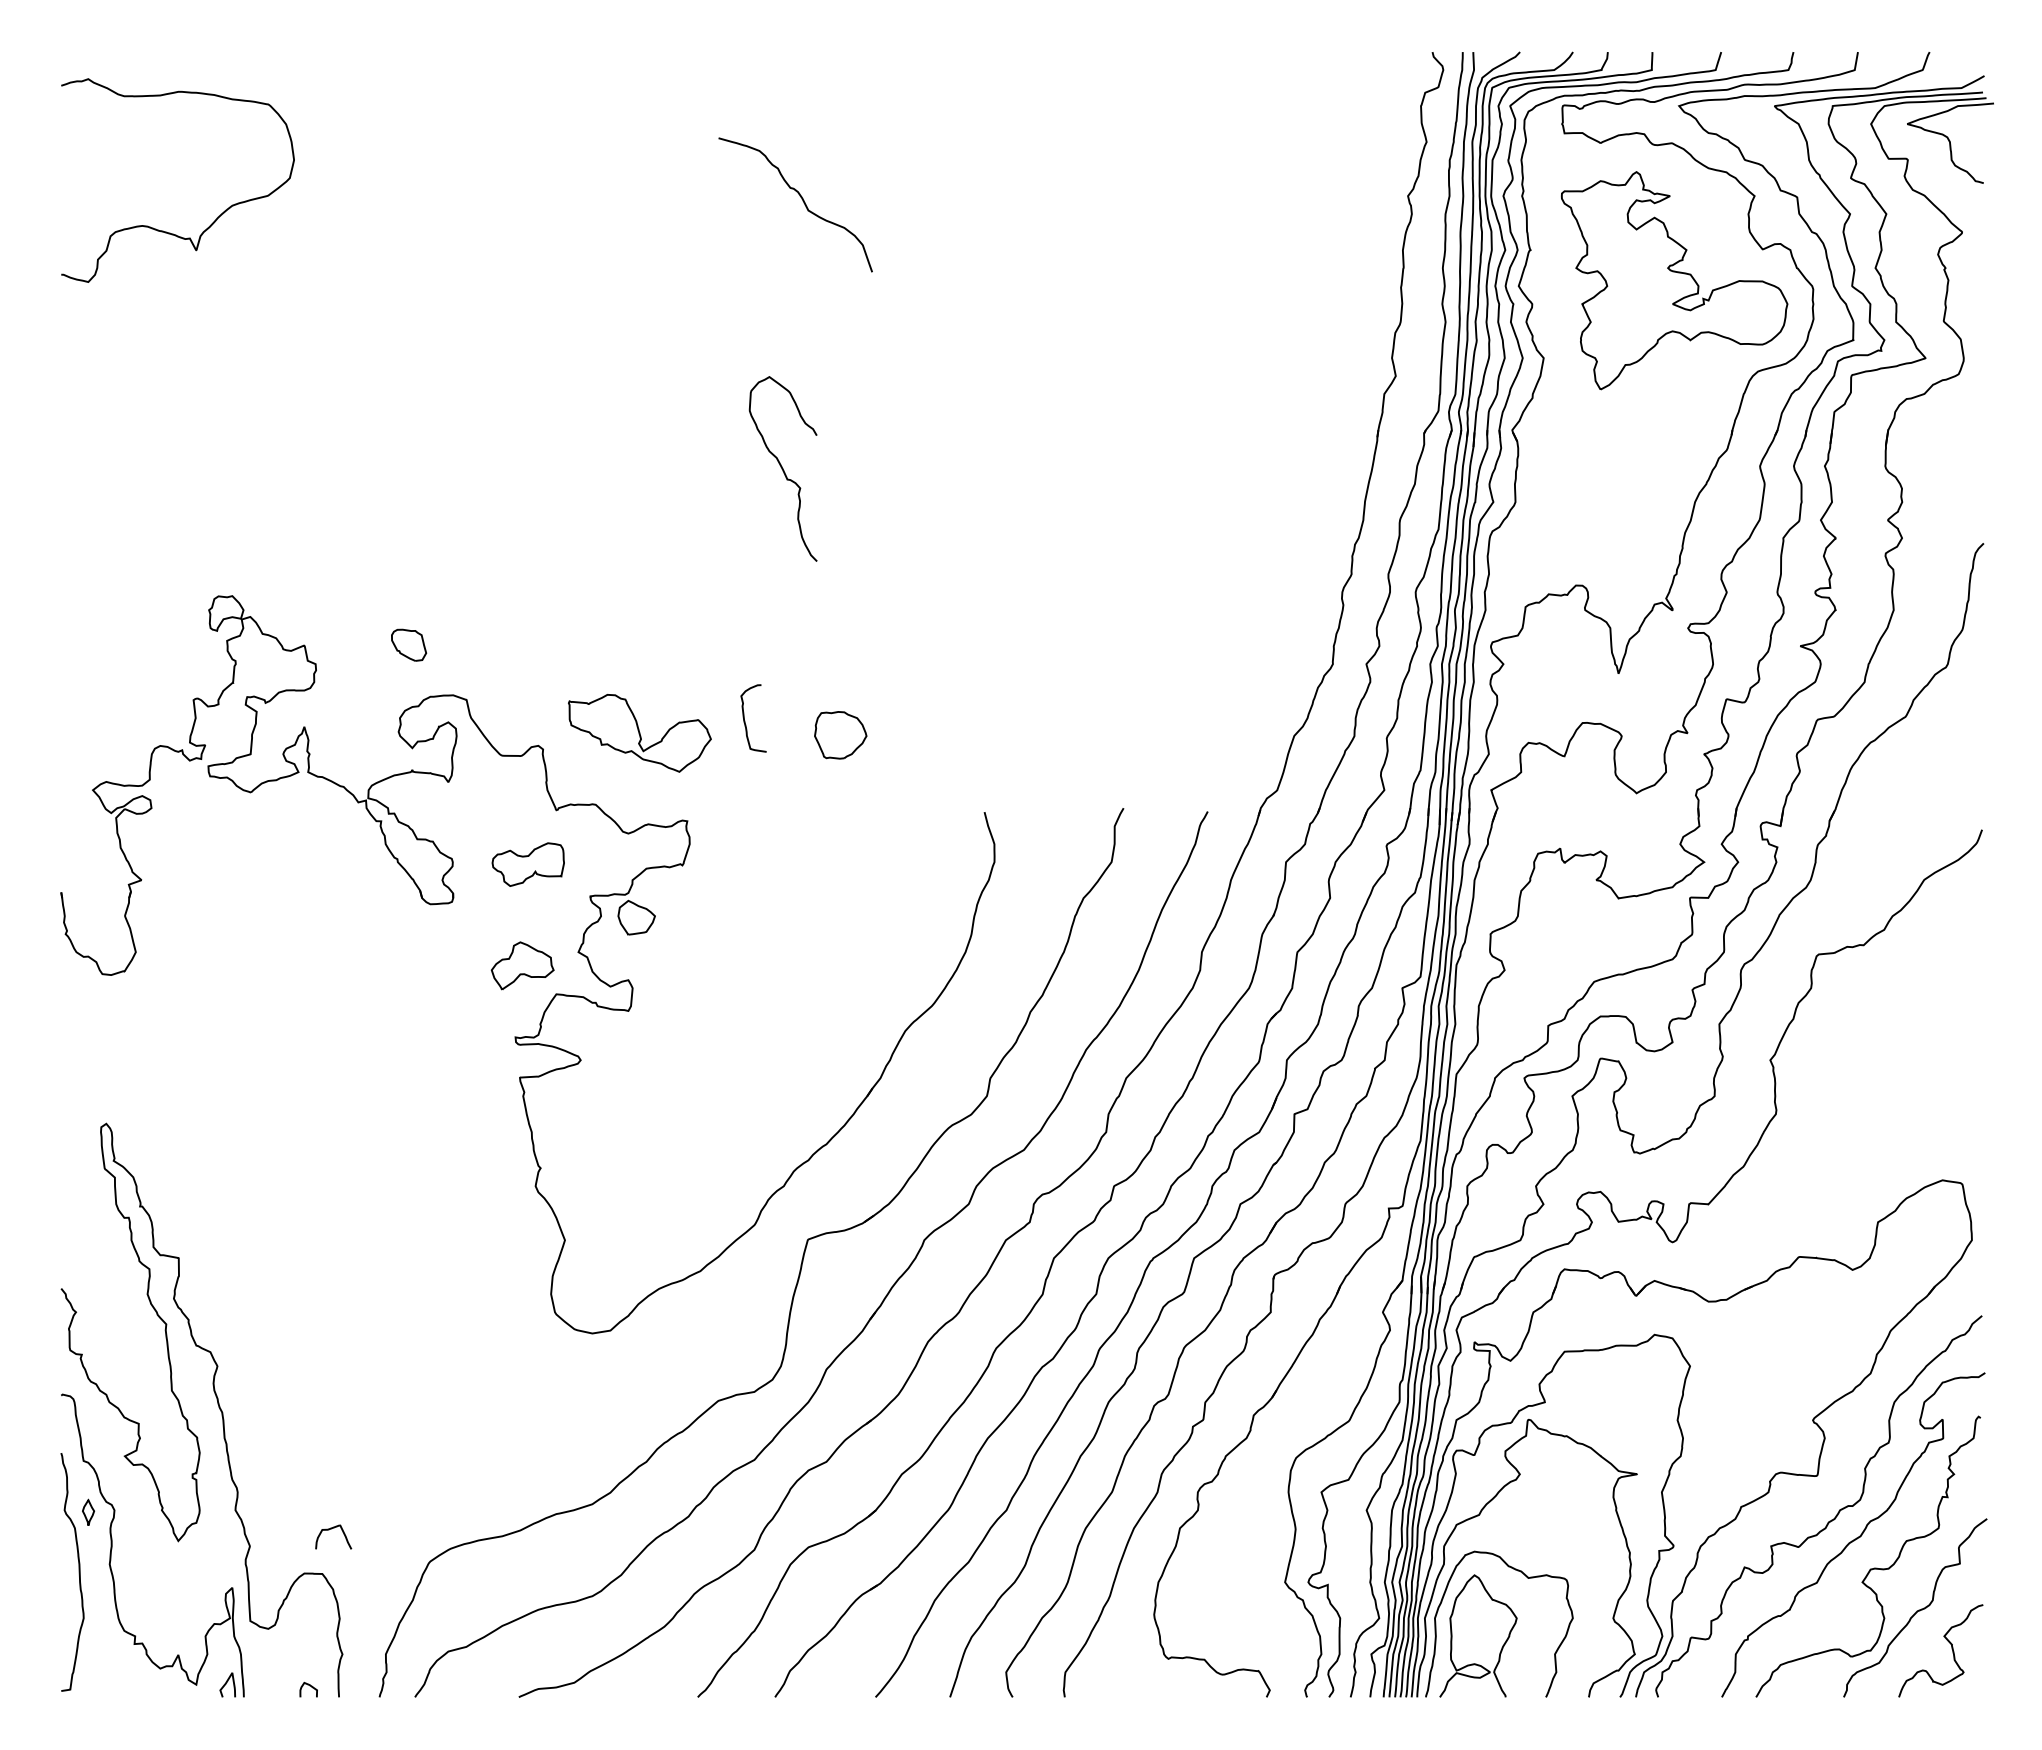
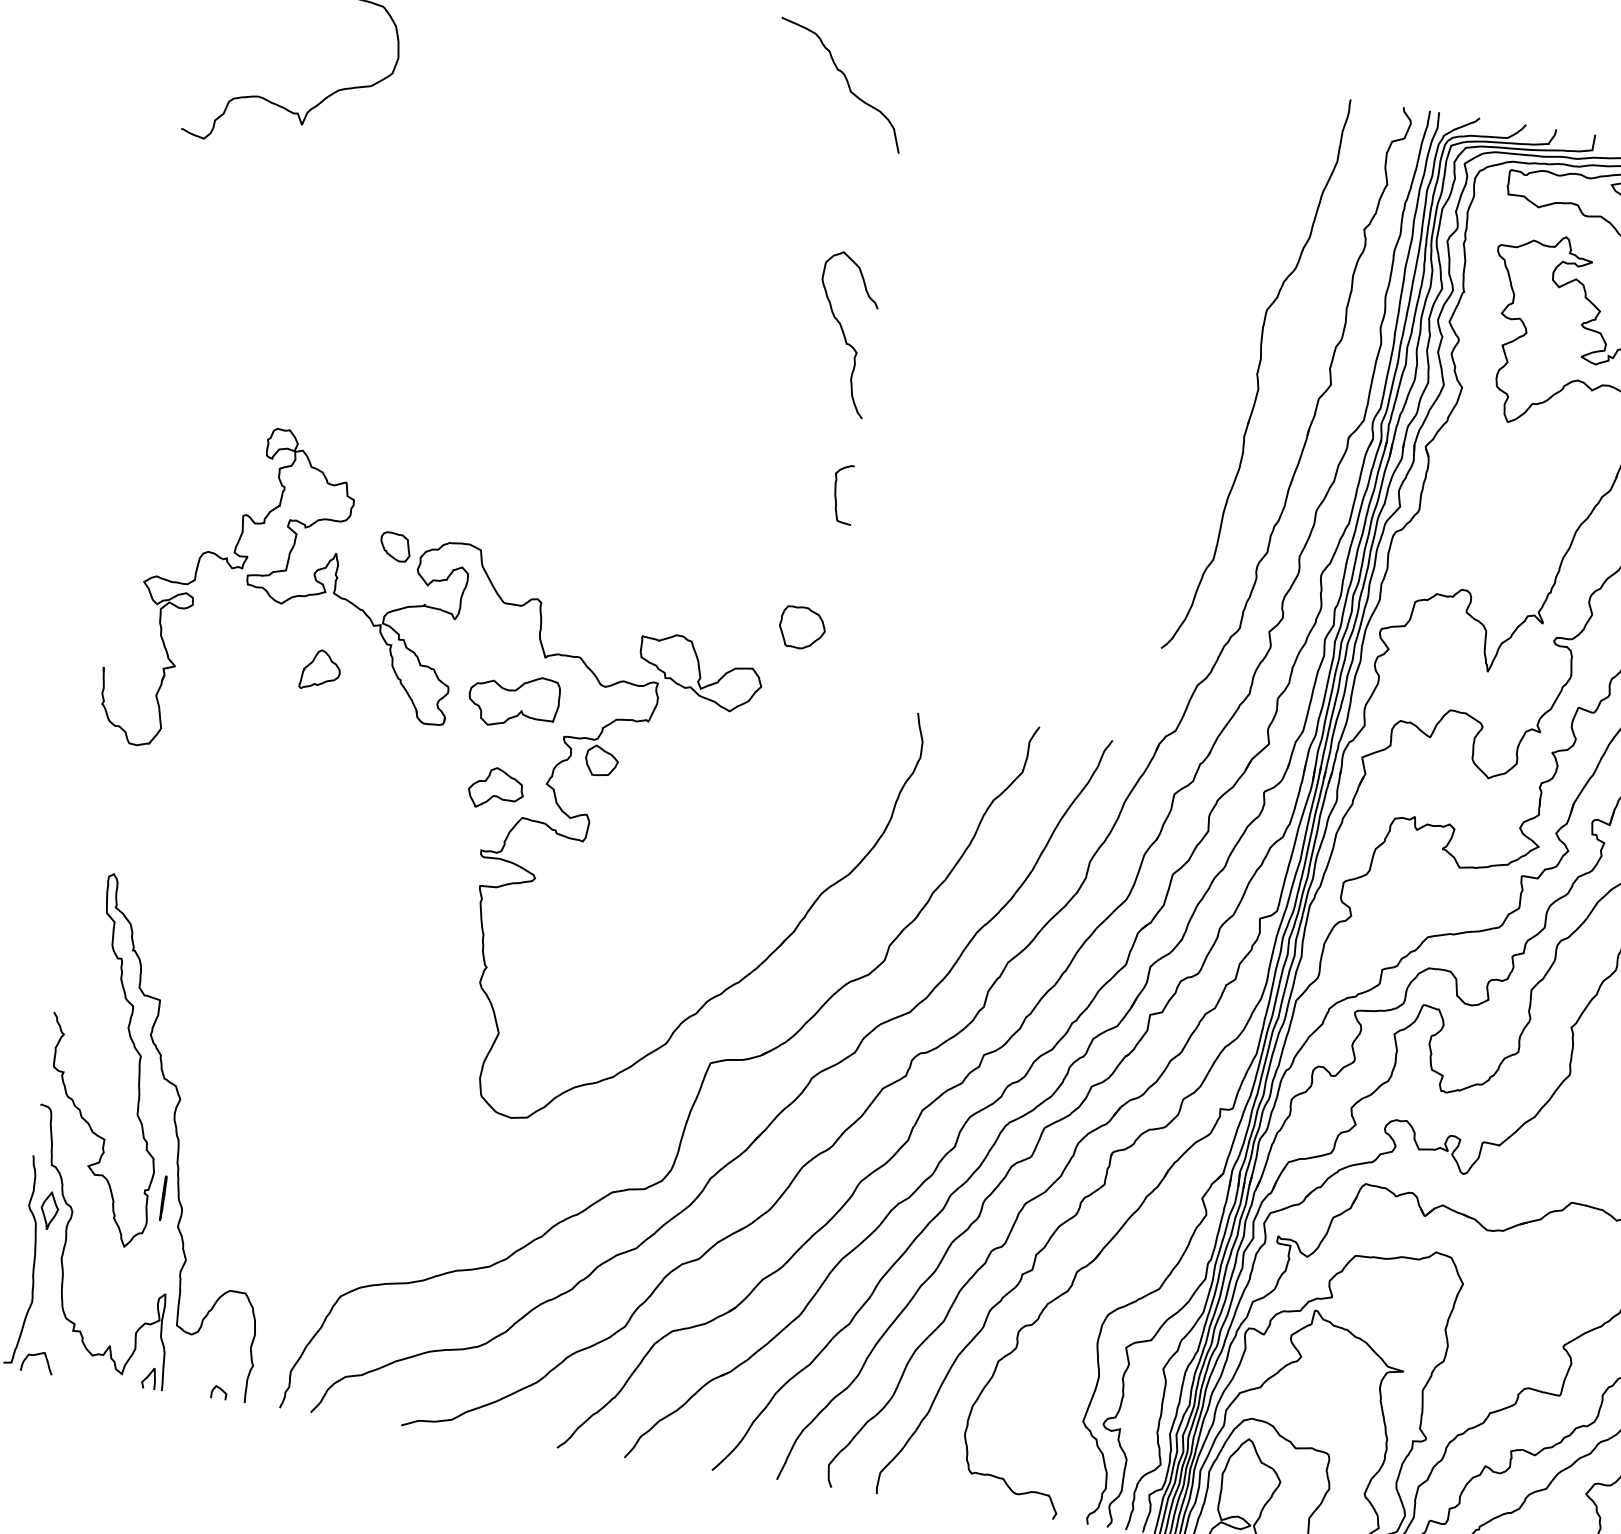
curve: (802, 201) -> (846, 83), moved
part: (1309, 376) -> (1255, 374), added
curve: (782, 468) -> (843, 333), moved
part: (409, 644) -> (396, 546), moved
curve: (745, 720) -> (836, 495), moved
part: (639, 733) -> (699, 672), moved
part: (305, 860) -> (320, 669), added
part: (528, 864) -> (514, 701), size x1.43
line: (214, 1480) -> (163, 1198), added
part: (88, 1512) -> (49, 1210), size x1.67
curve: (329, 1530) -> (34, 1356), moved

